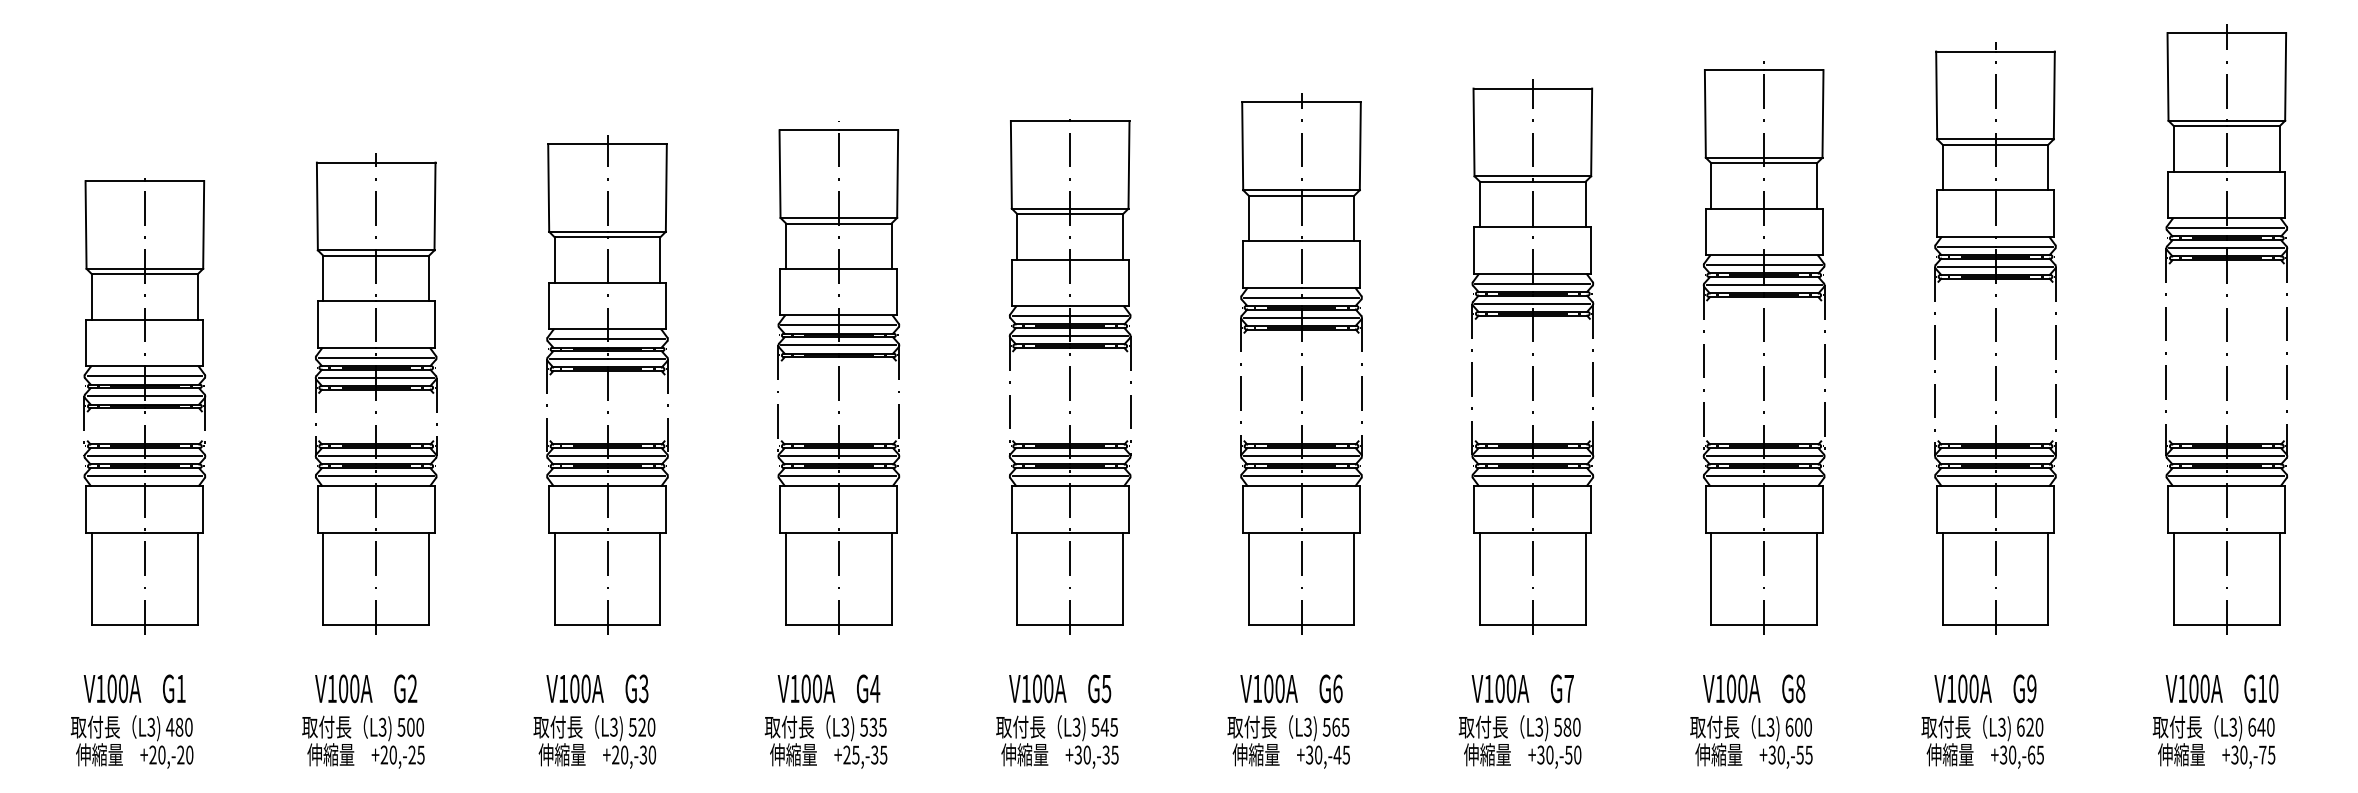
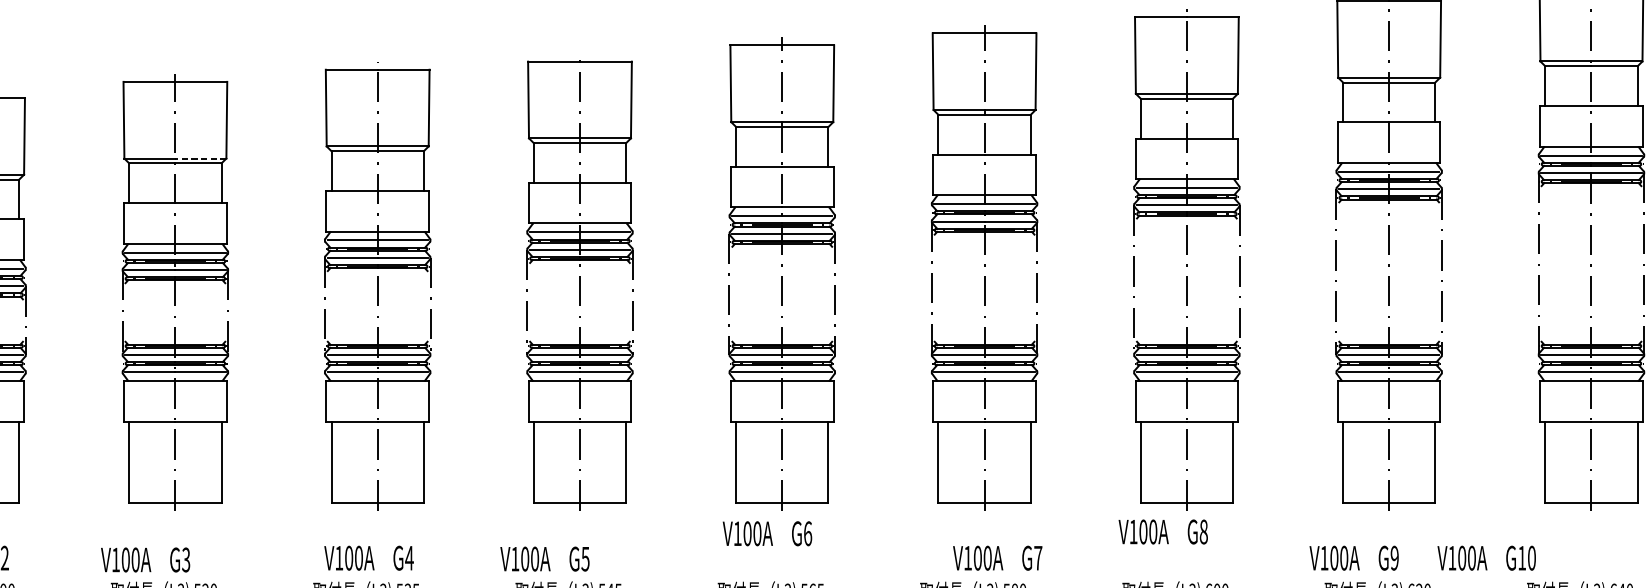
line: (636, 231) -> (200, 158), solid -> dashed
text: (597, 688) -> (145, 559), moved
text: (1060, 688) -> (545, 558), moved
text: (1291, 688) -> (767, 533), moved
text: (1522, 688) -> (997, 557), moved
text: (1754, 688) -> (1163, 531), moved
text: (1985, 688) -> (1354, 557), moved
text: (2221, 688) -> (1486, 557), moved

